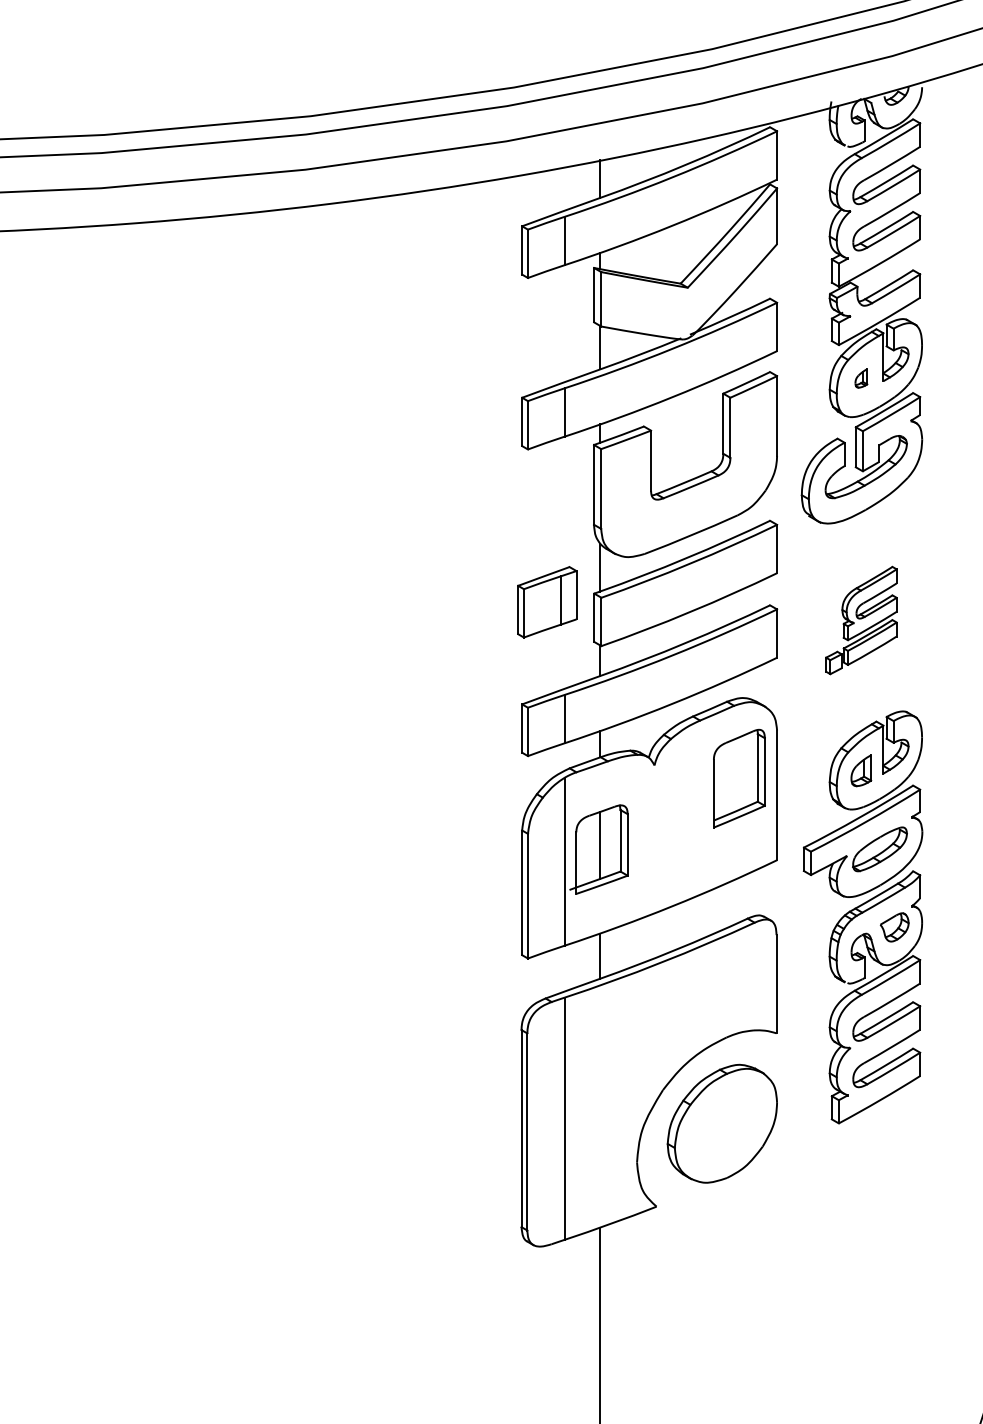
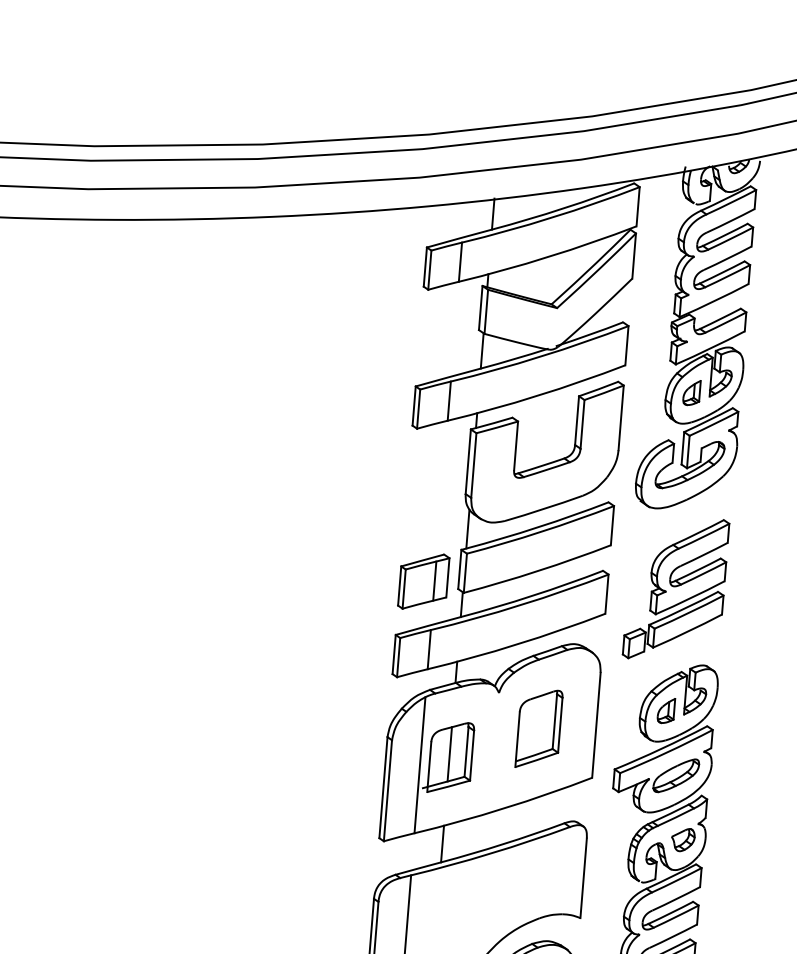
part: (861, 378) -> (691, 392), size x1.67
part: (547, 602) -> (423, 581), moved
part: (861, 620) -> (676, 589), size x1.67
part: (739, 778) -> (539, 728), moved

